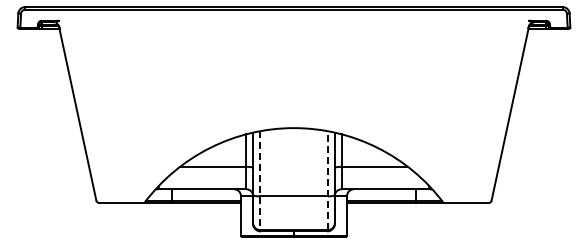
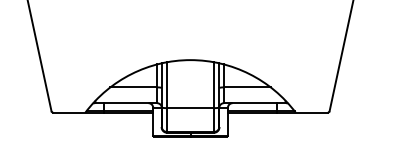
line: (327, 180) -> (214, 96), dashed -> solid
line: (260, 181) -> (166, 97), dashed -> solid

